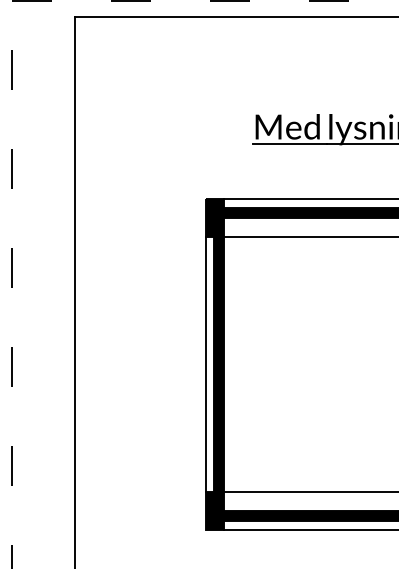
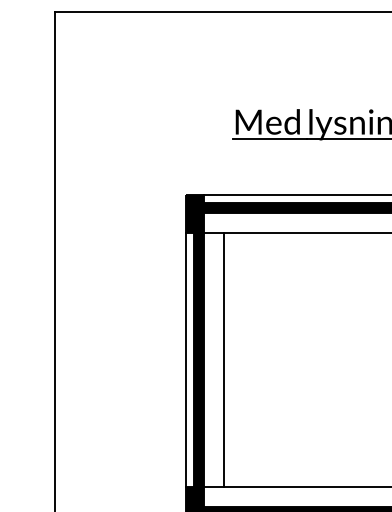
line: (243, 364) -> (223, 359), added

